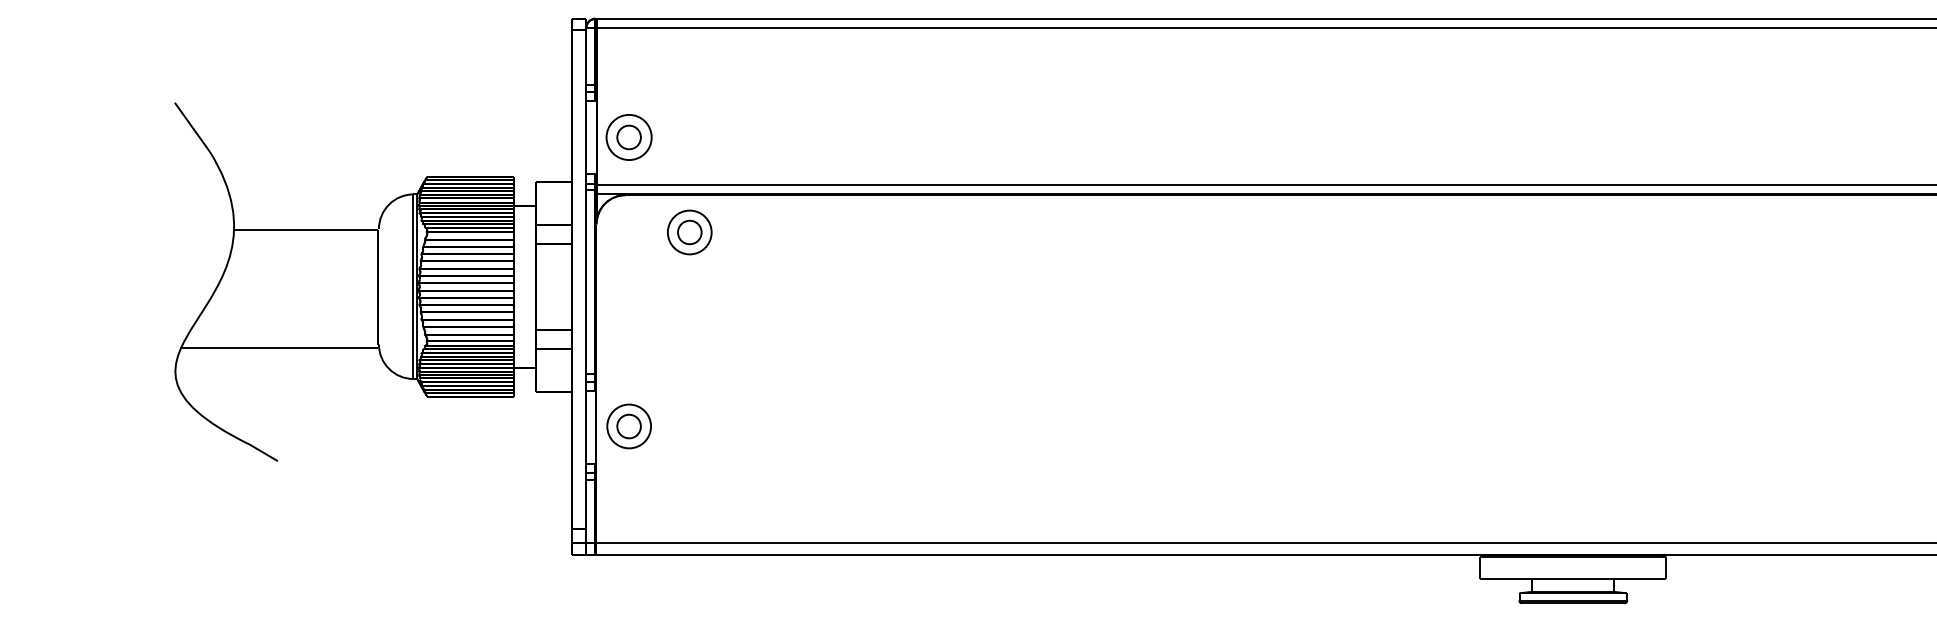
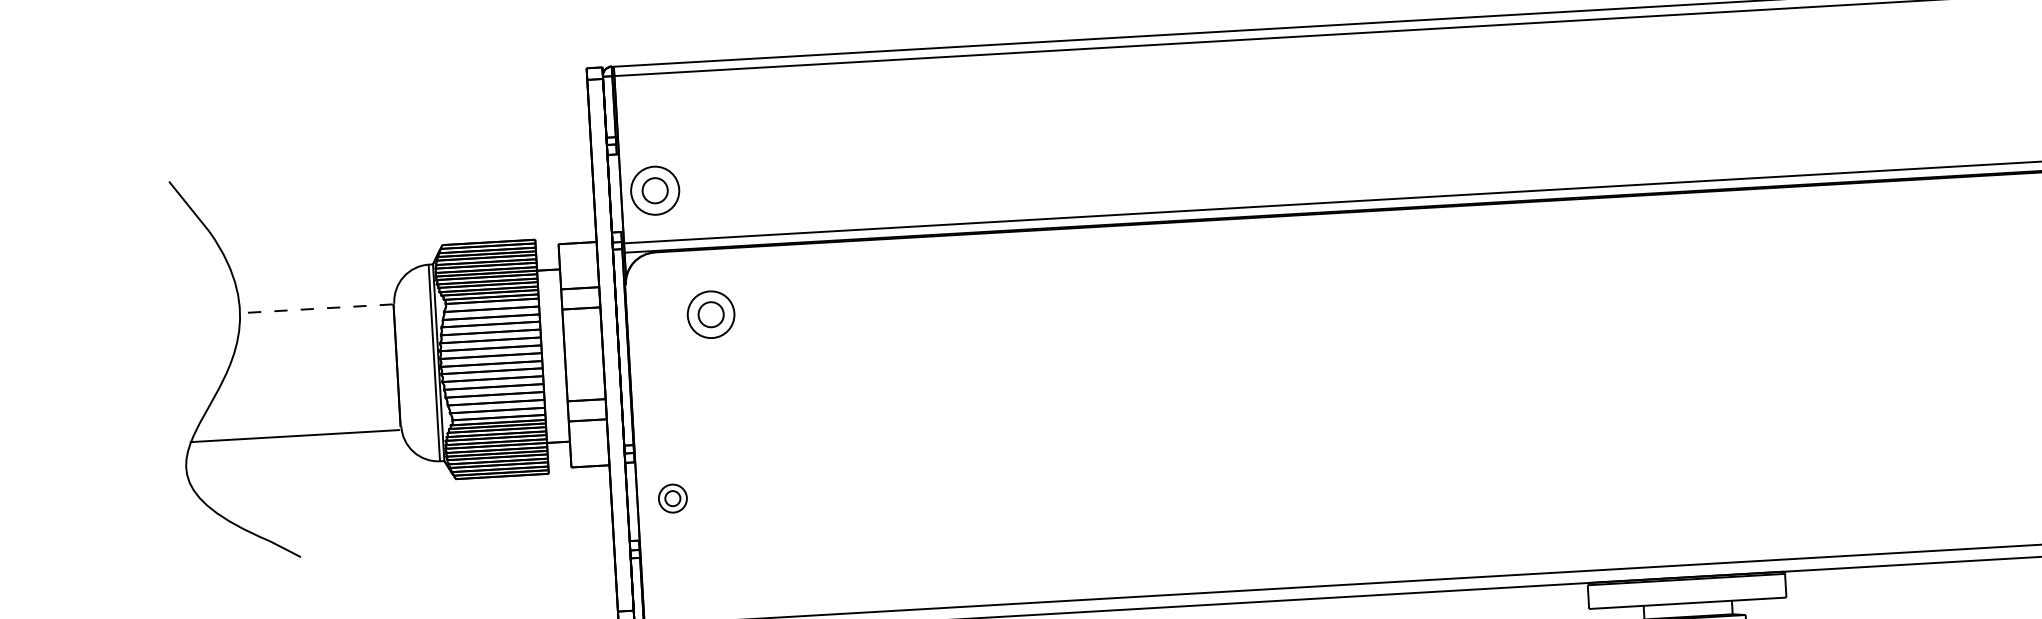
line: (304, 229) -> (315, 308), solid -> dashed
part: (689, 232) -> (710, 314), moved
part: (628, 426) -> (672, 498), size x0.6

